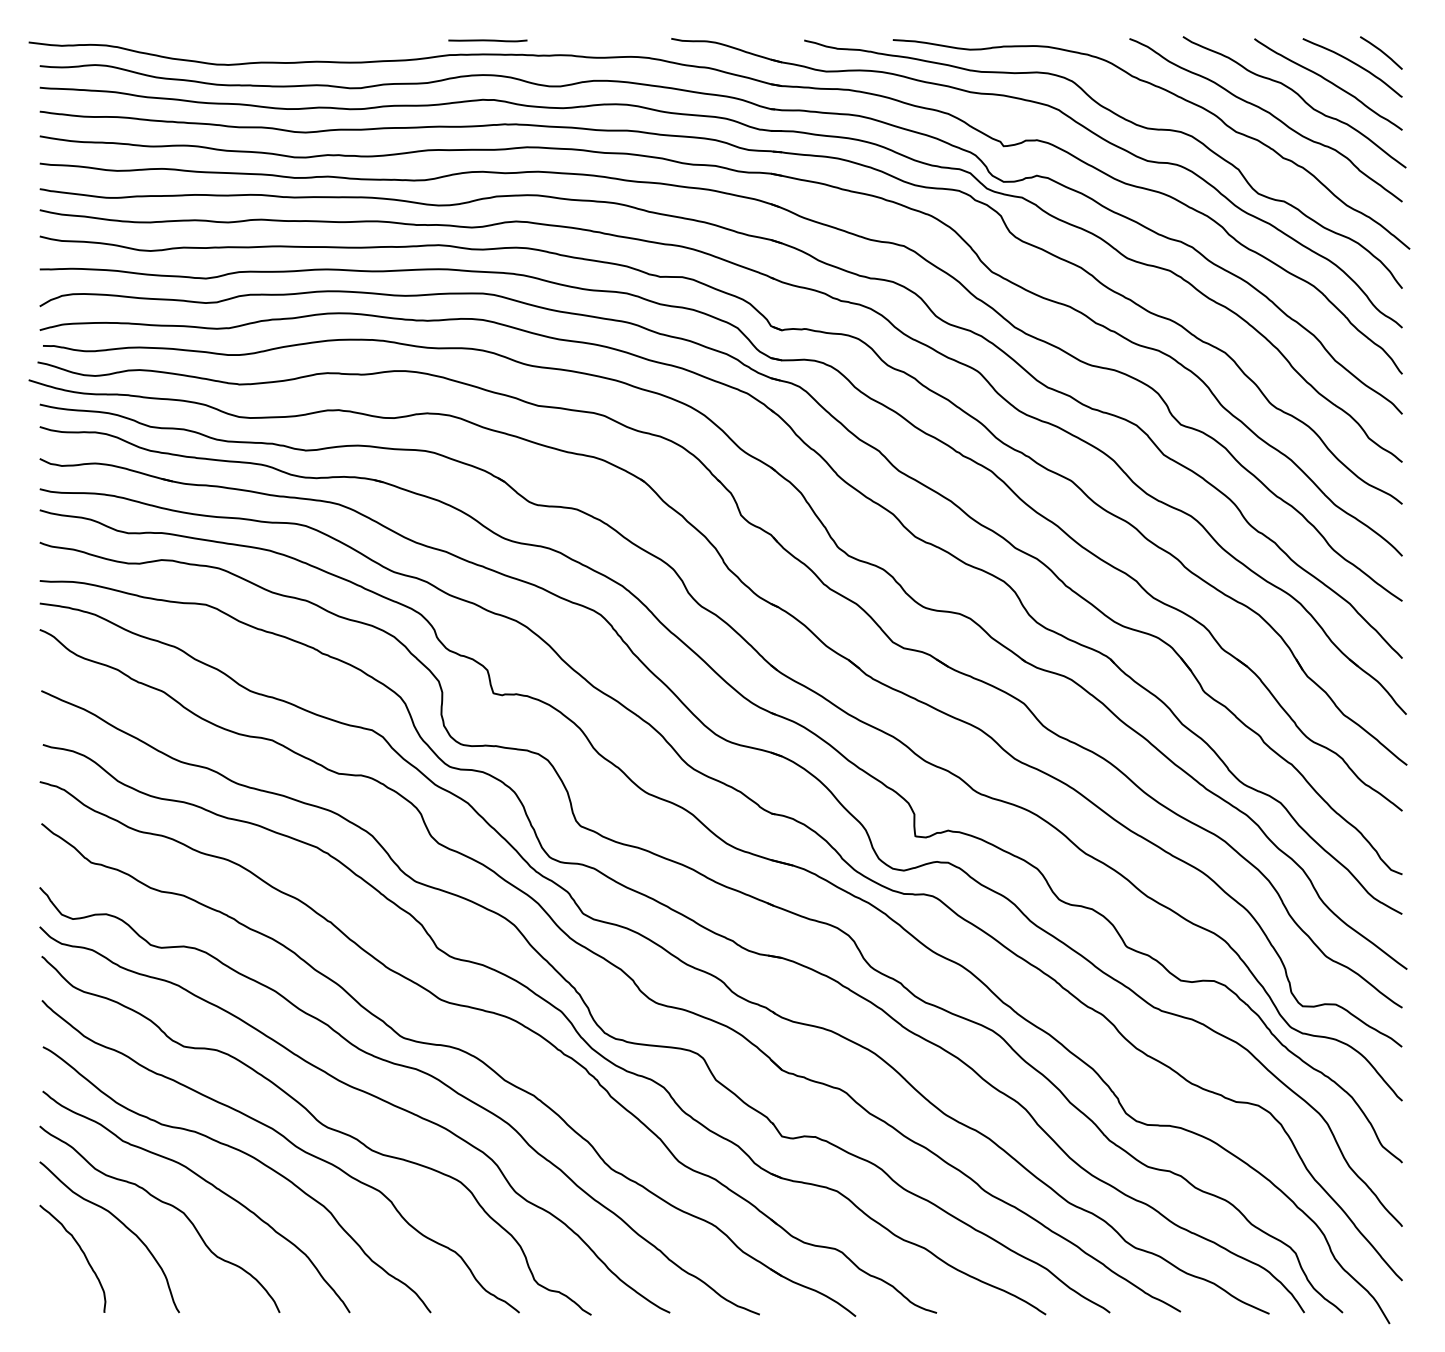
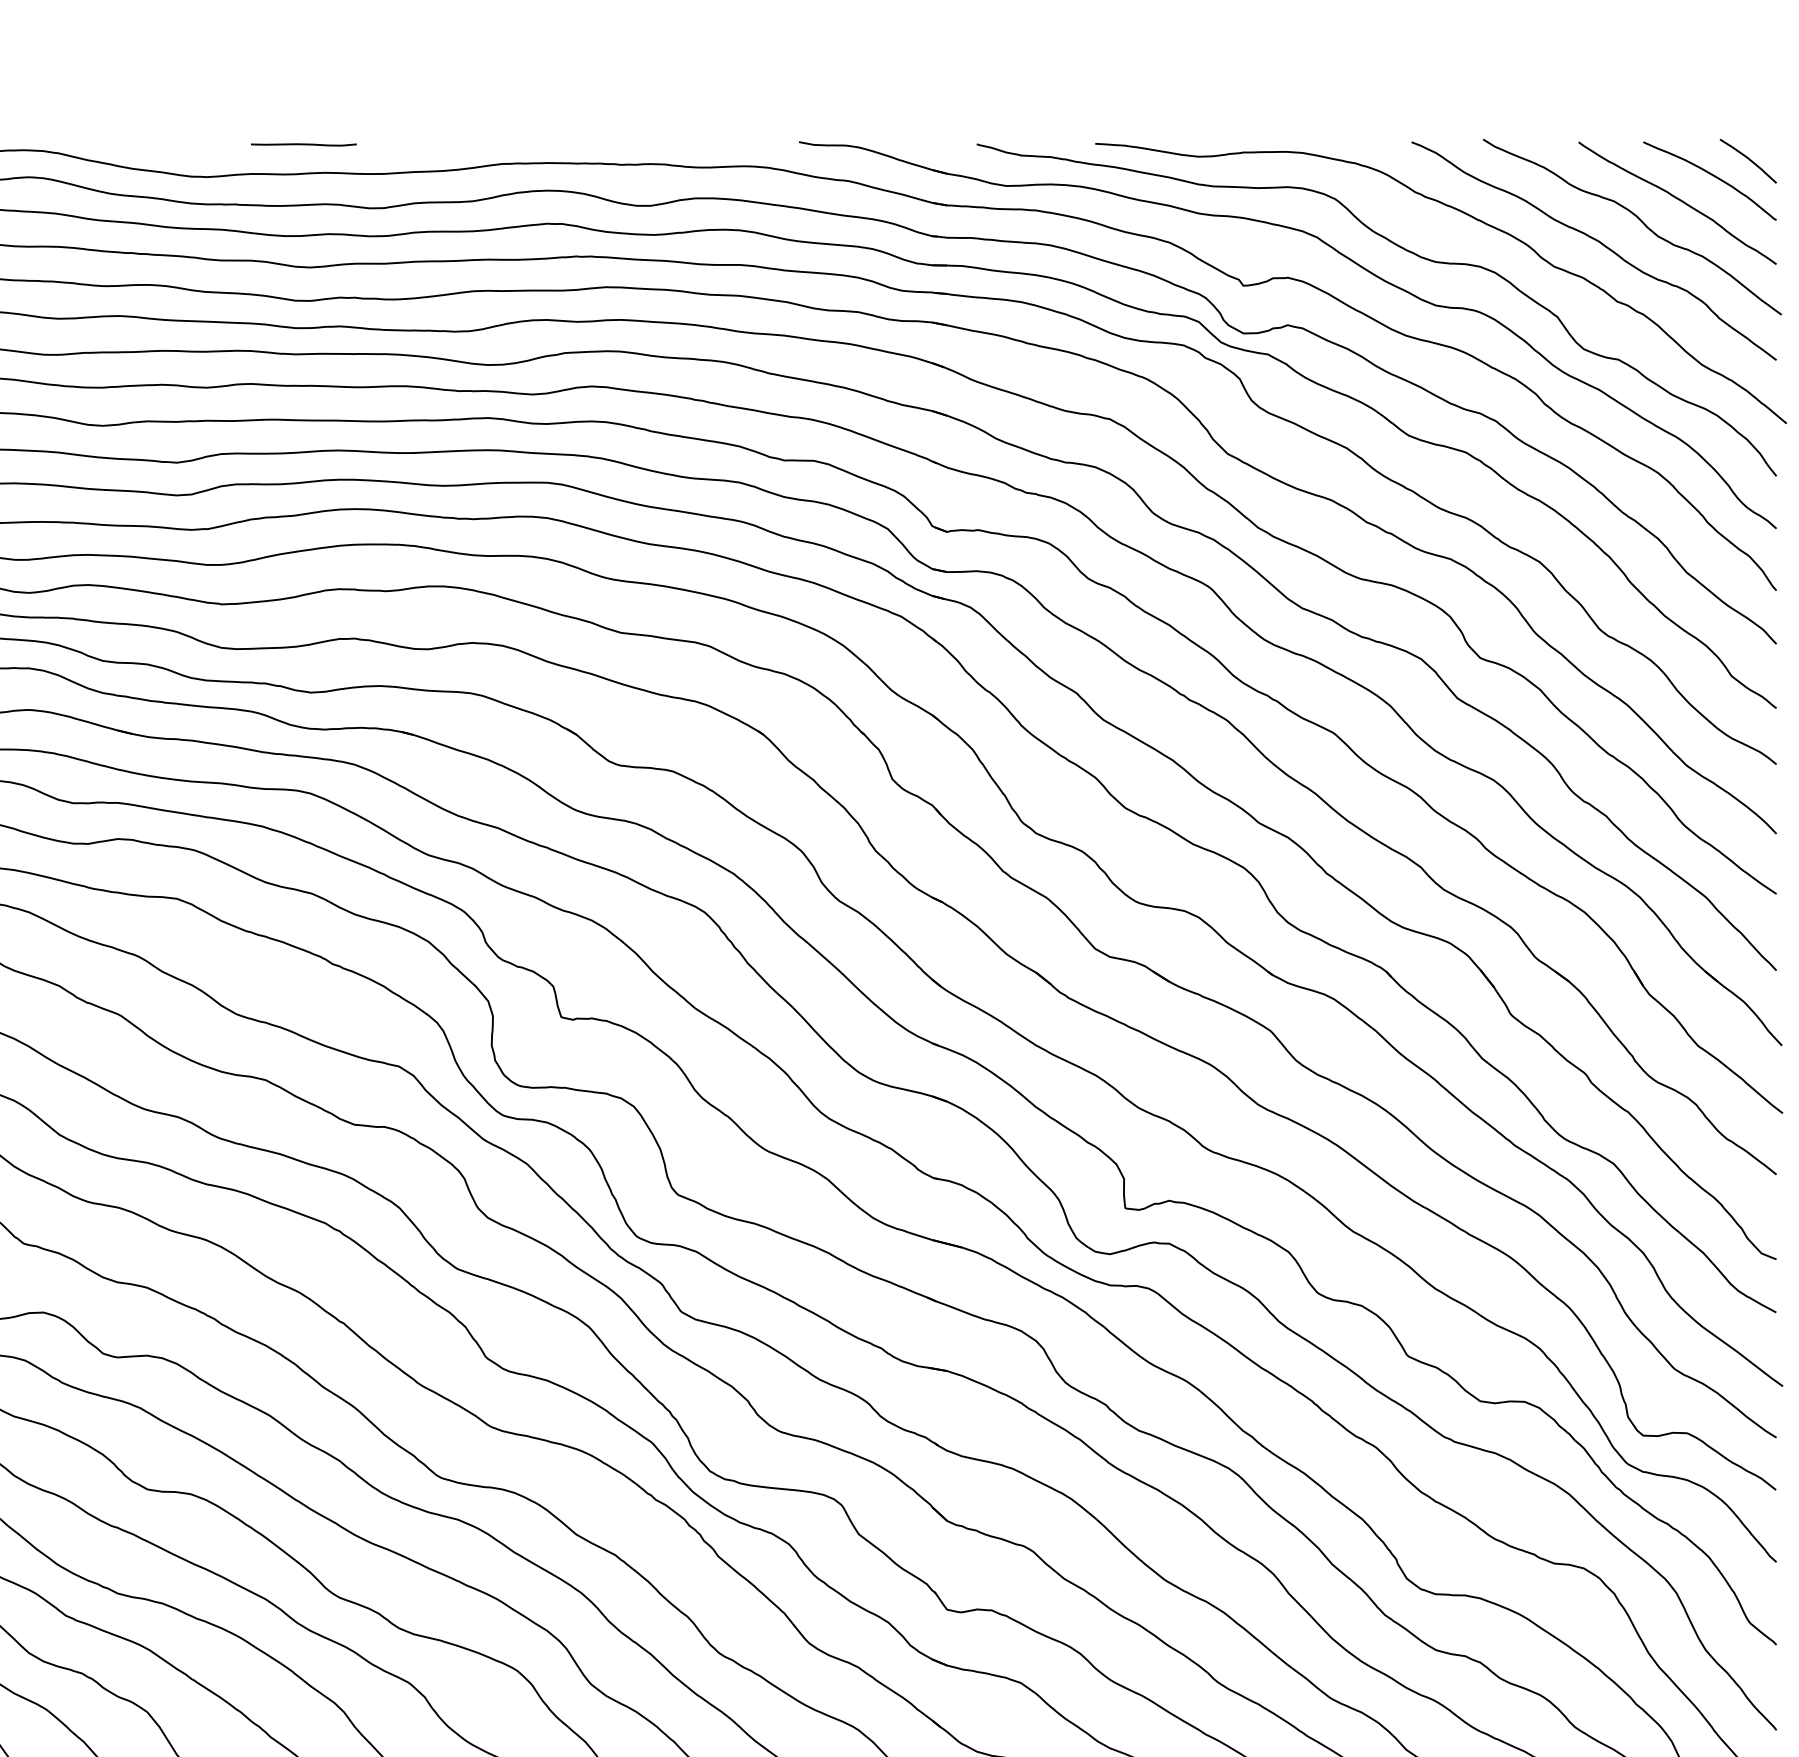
line: (487, 40) -> (303, 144), moved

